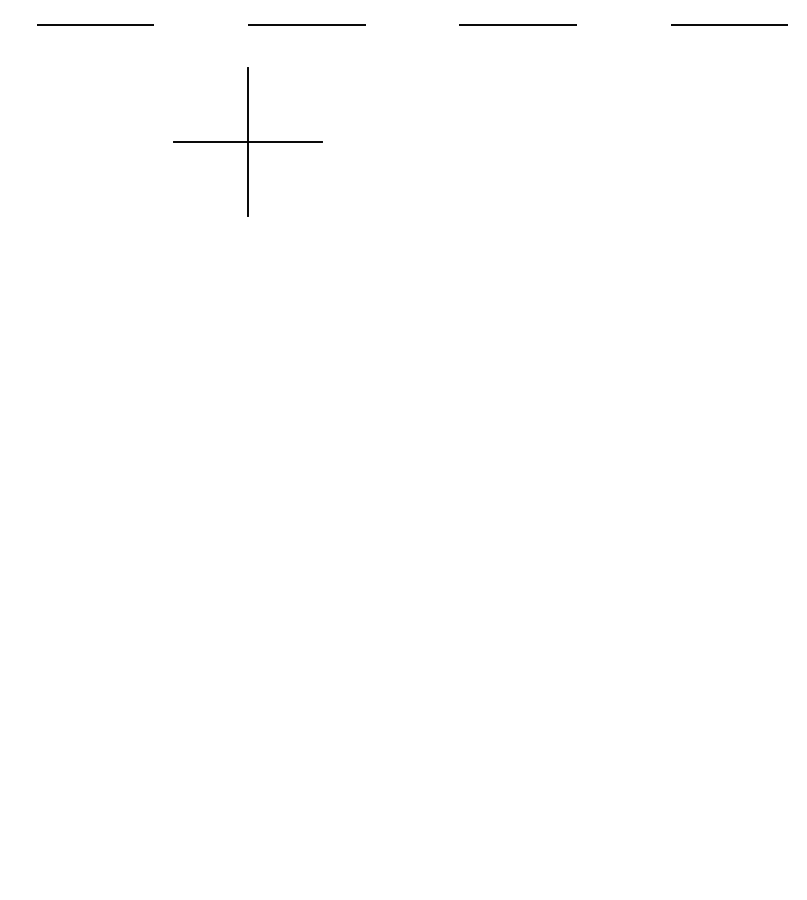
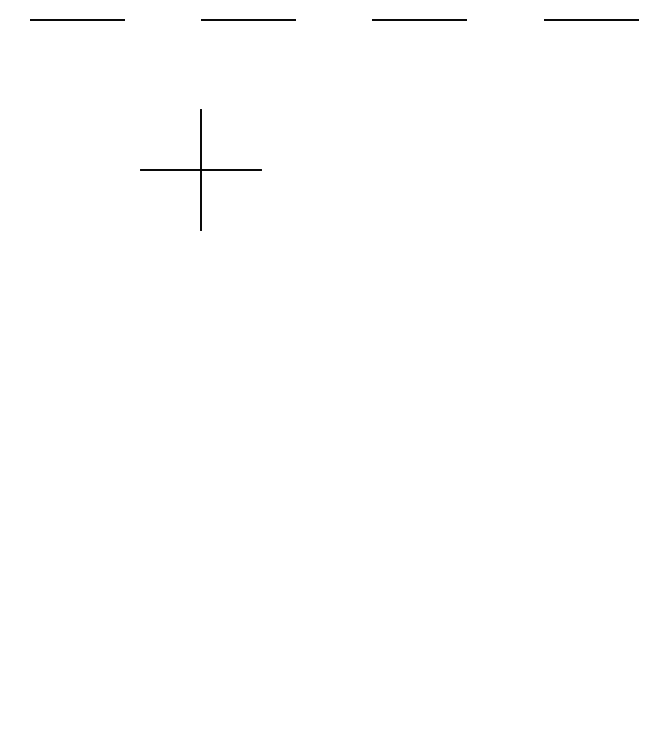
part: (247, 141) -> (200, 169), moved

